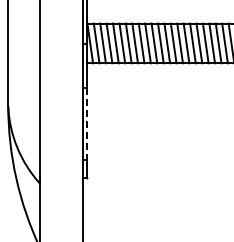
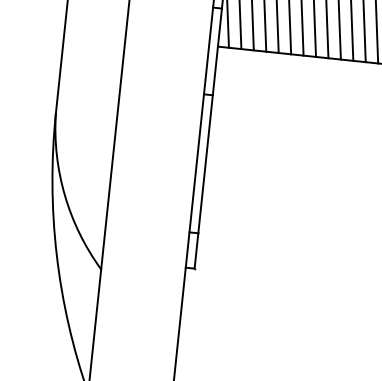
line: (87, 124) -> (205, 165), dashed -> solid

